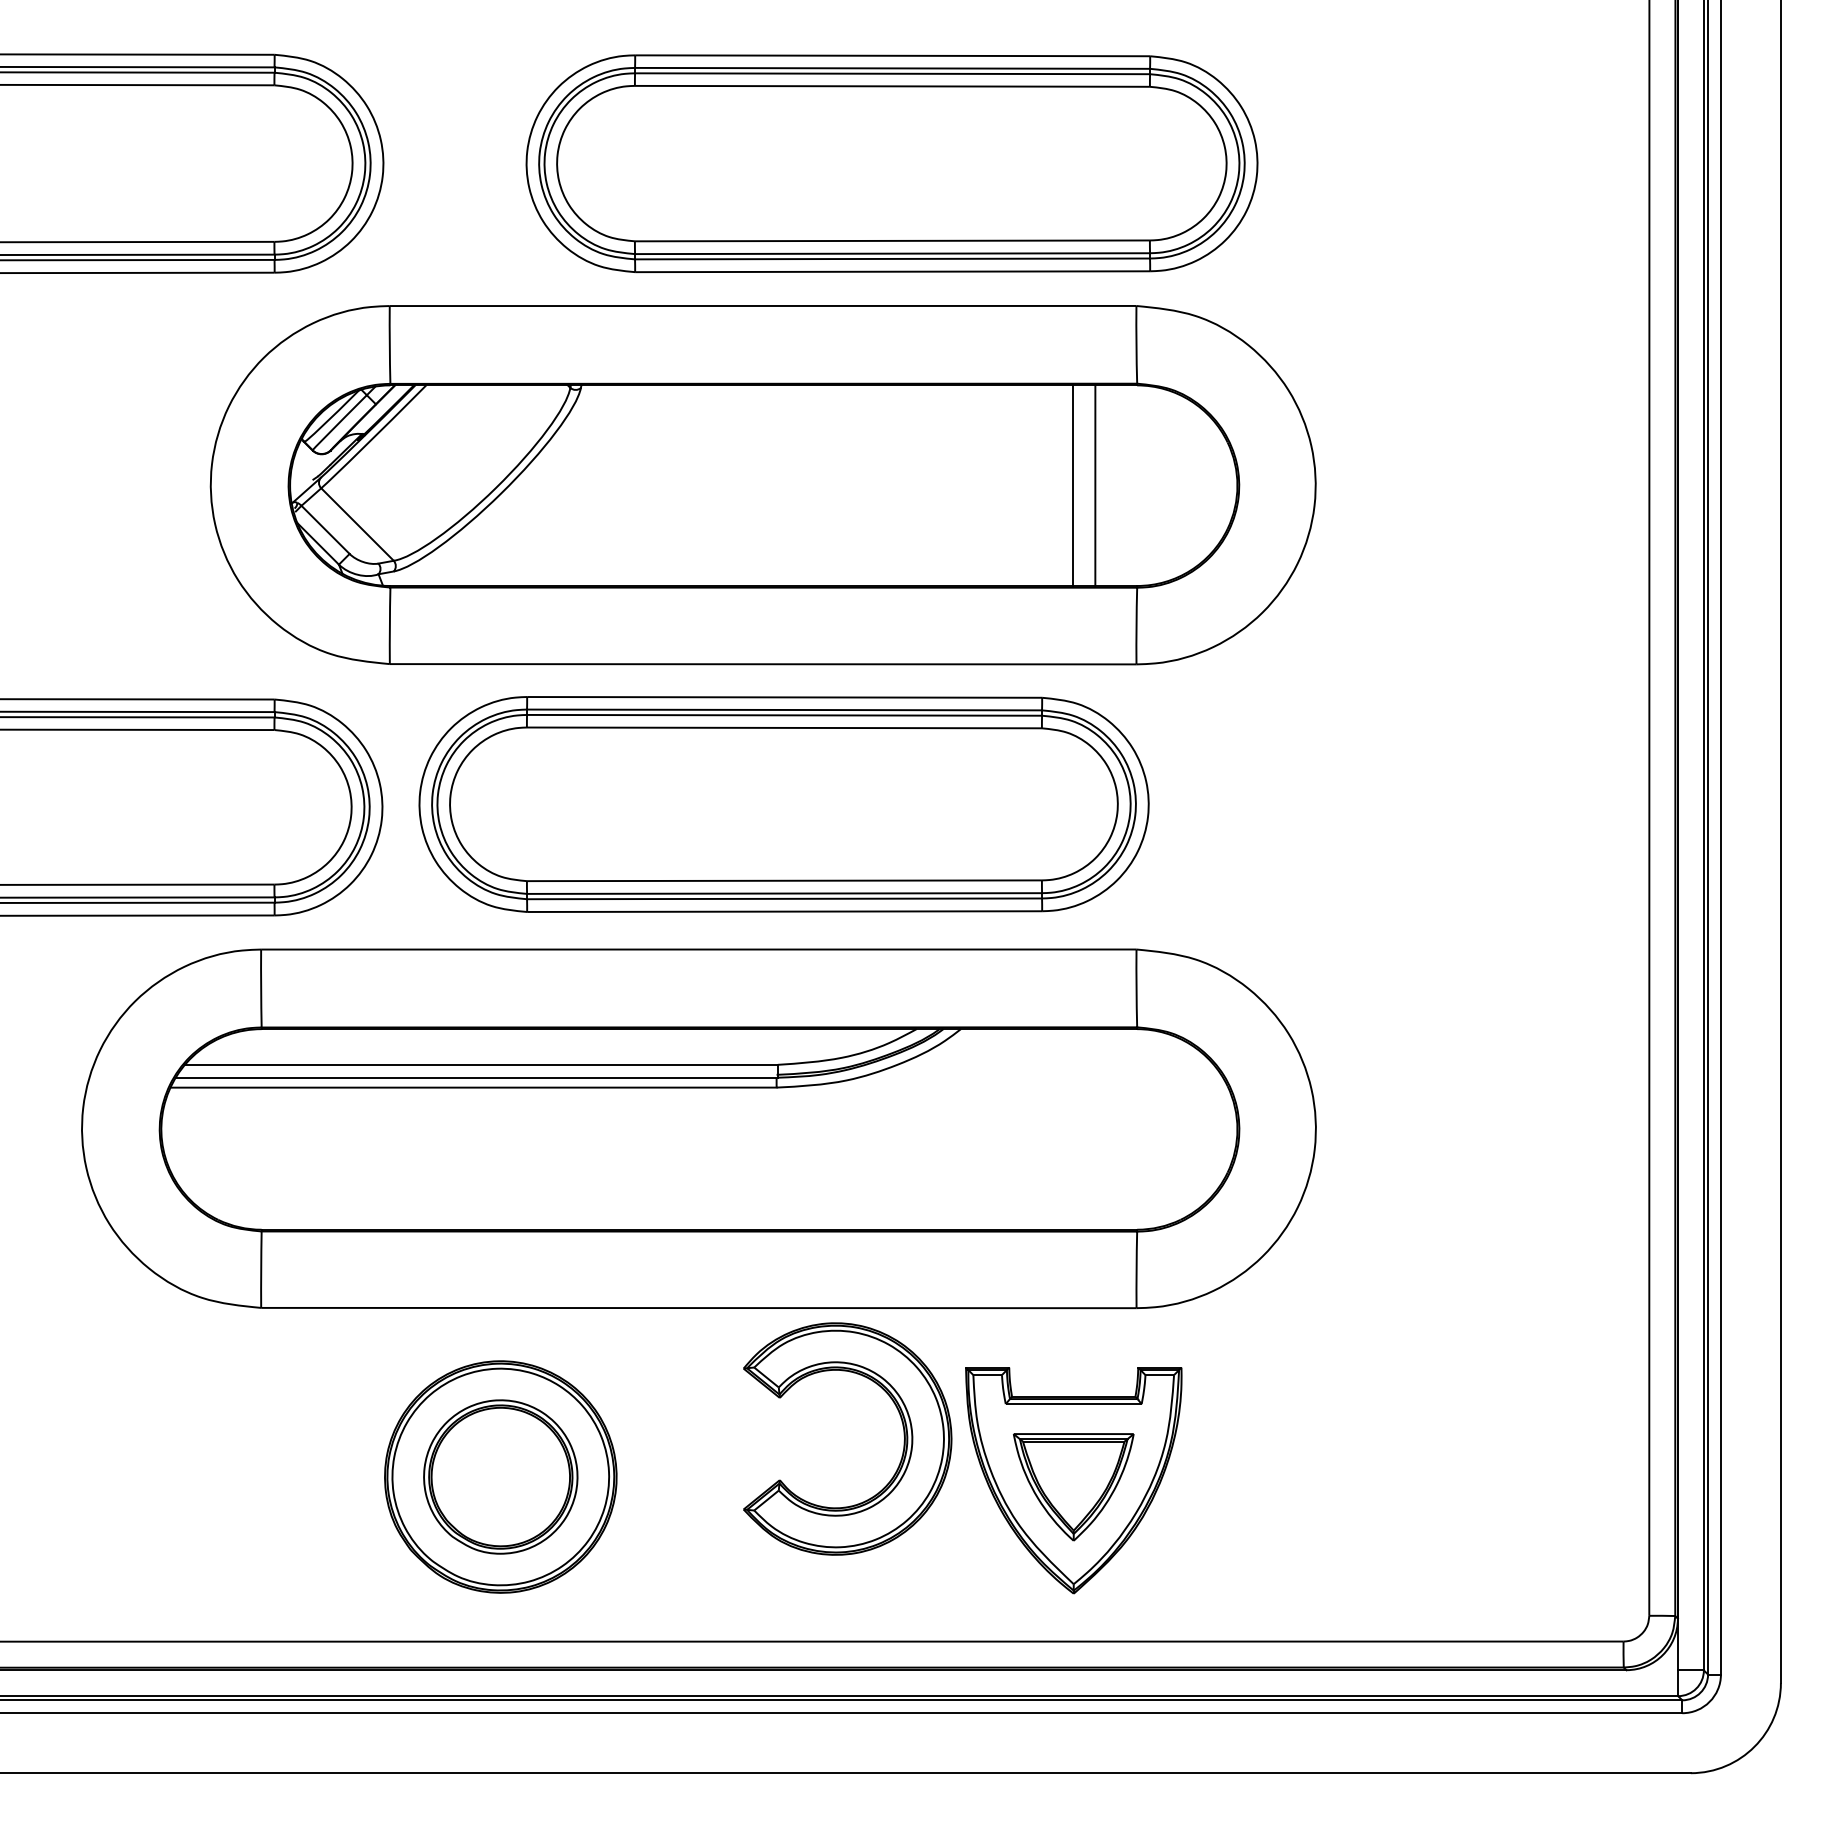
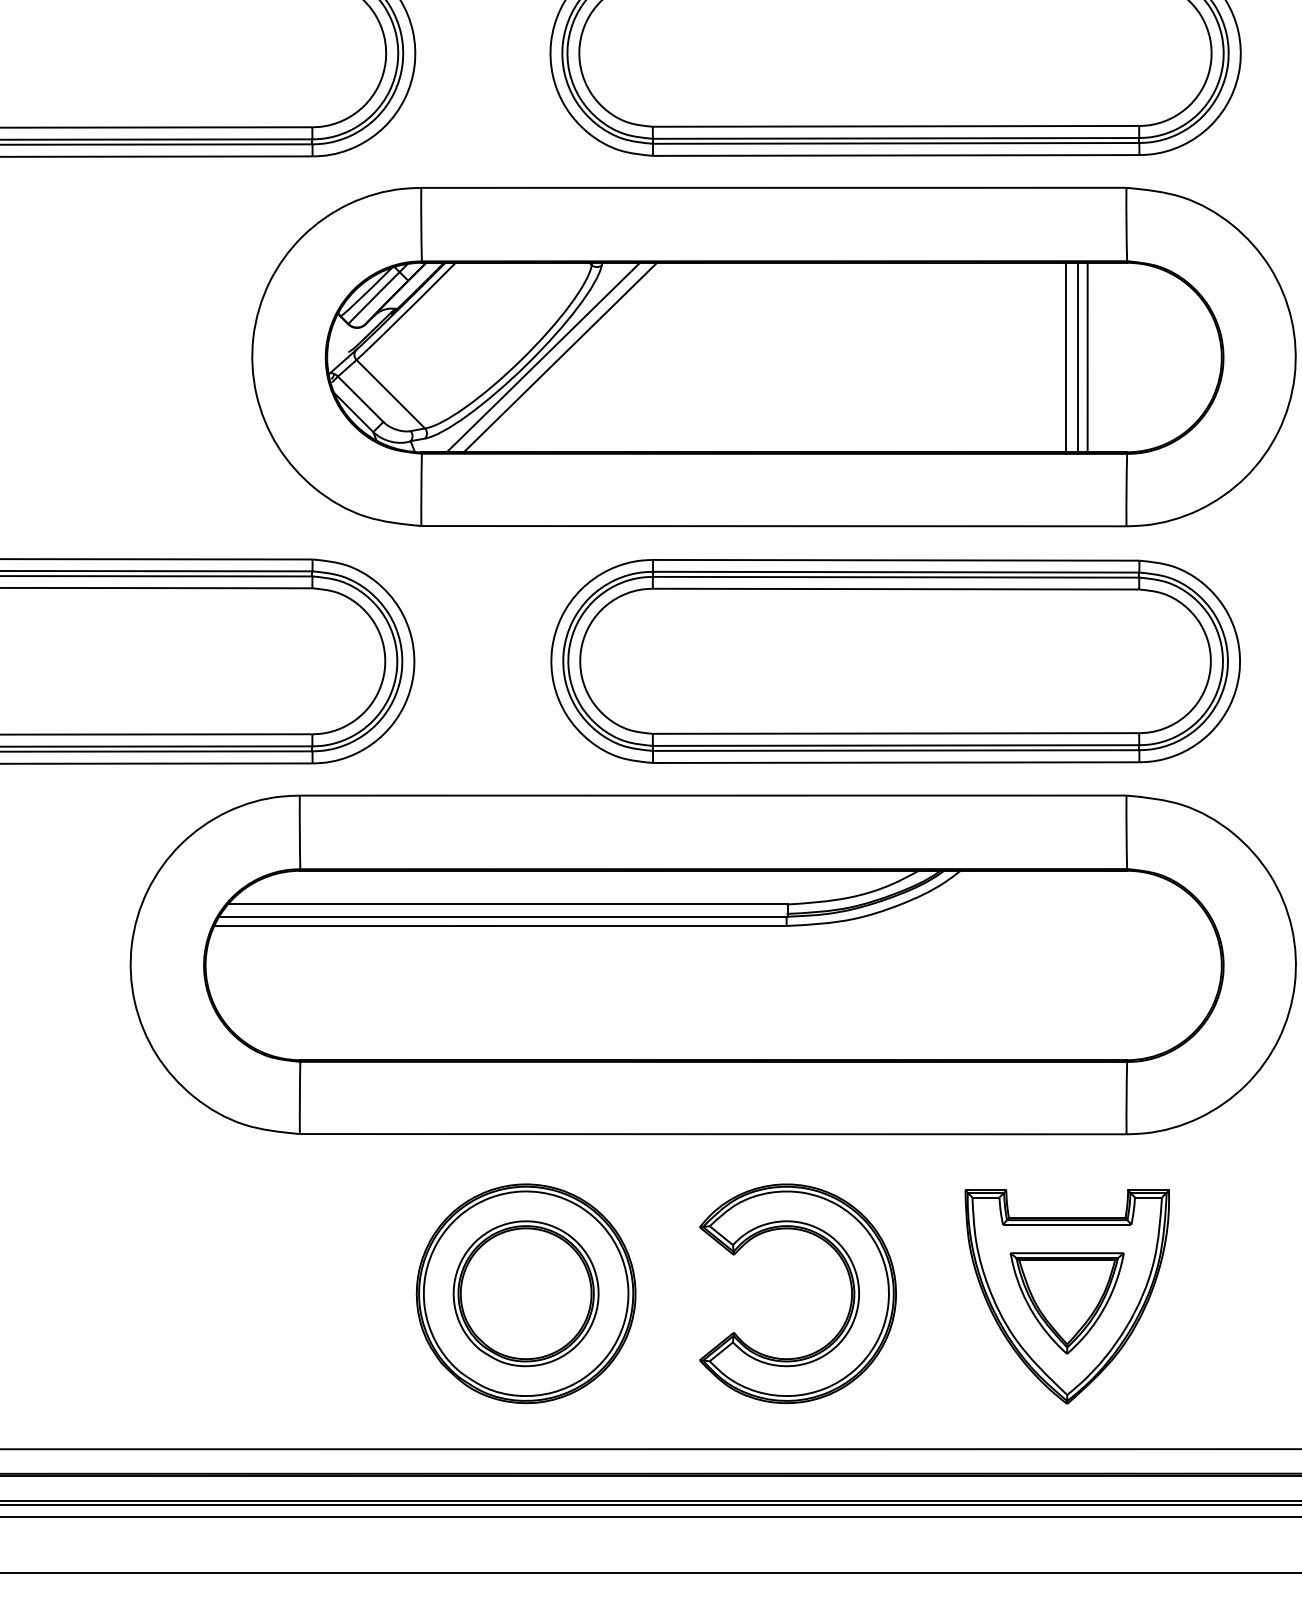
line: (518, 485) -> (542, 357), added
line: (536, 485) -> (559, 357), added
line: (1085, 485) -> (1078, 357), added
part: (783, 804) -> (895, 661), moved
part: (903, 1435) -> (850, 1290), moved

